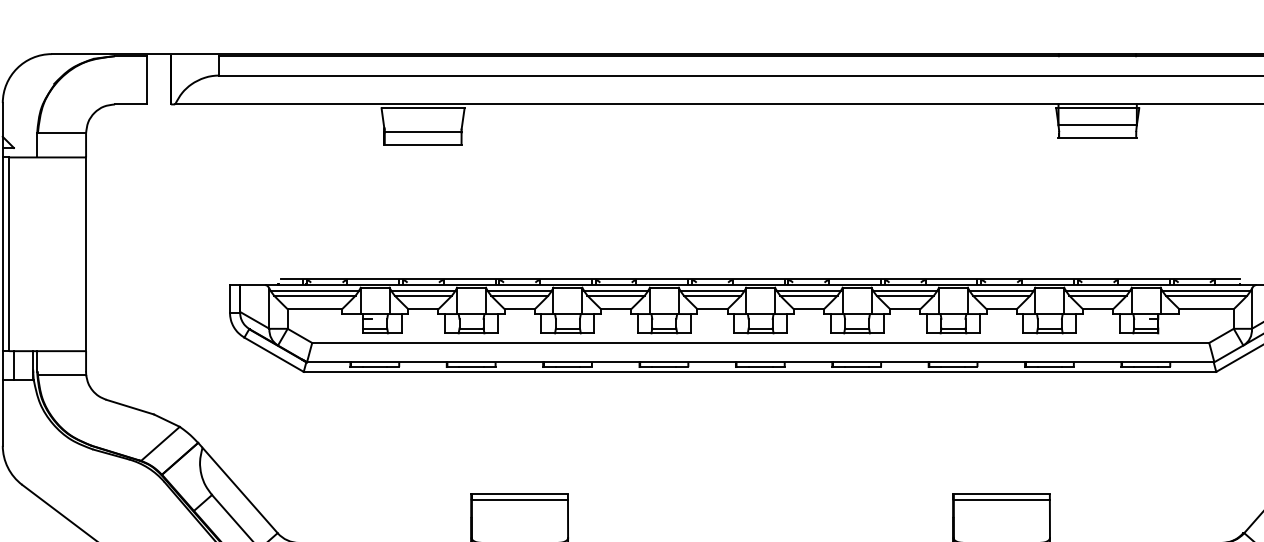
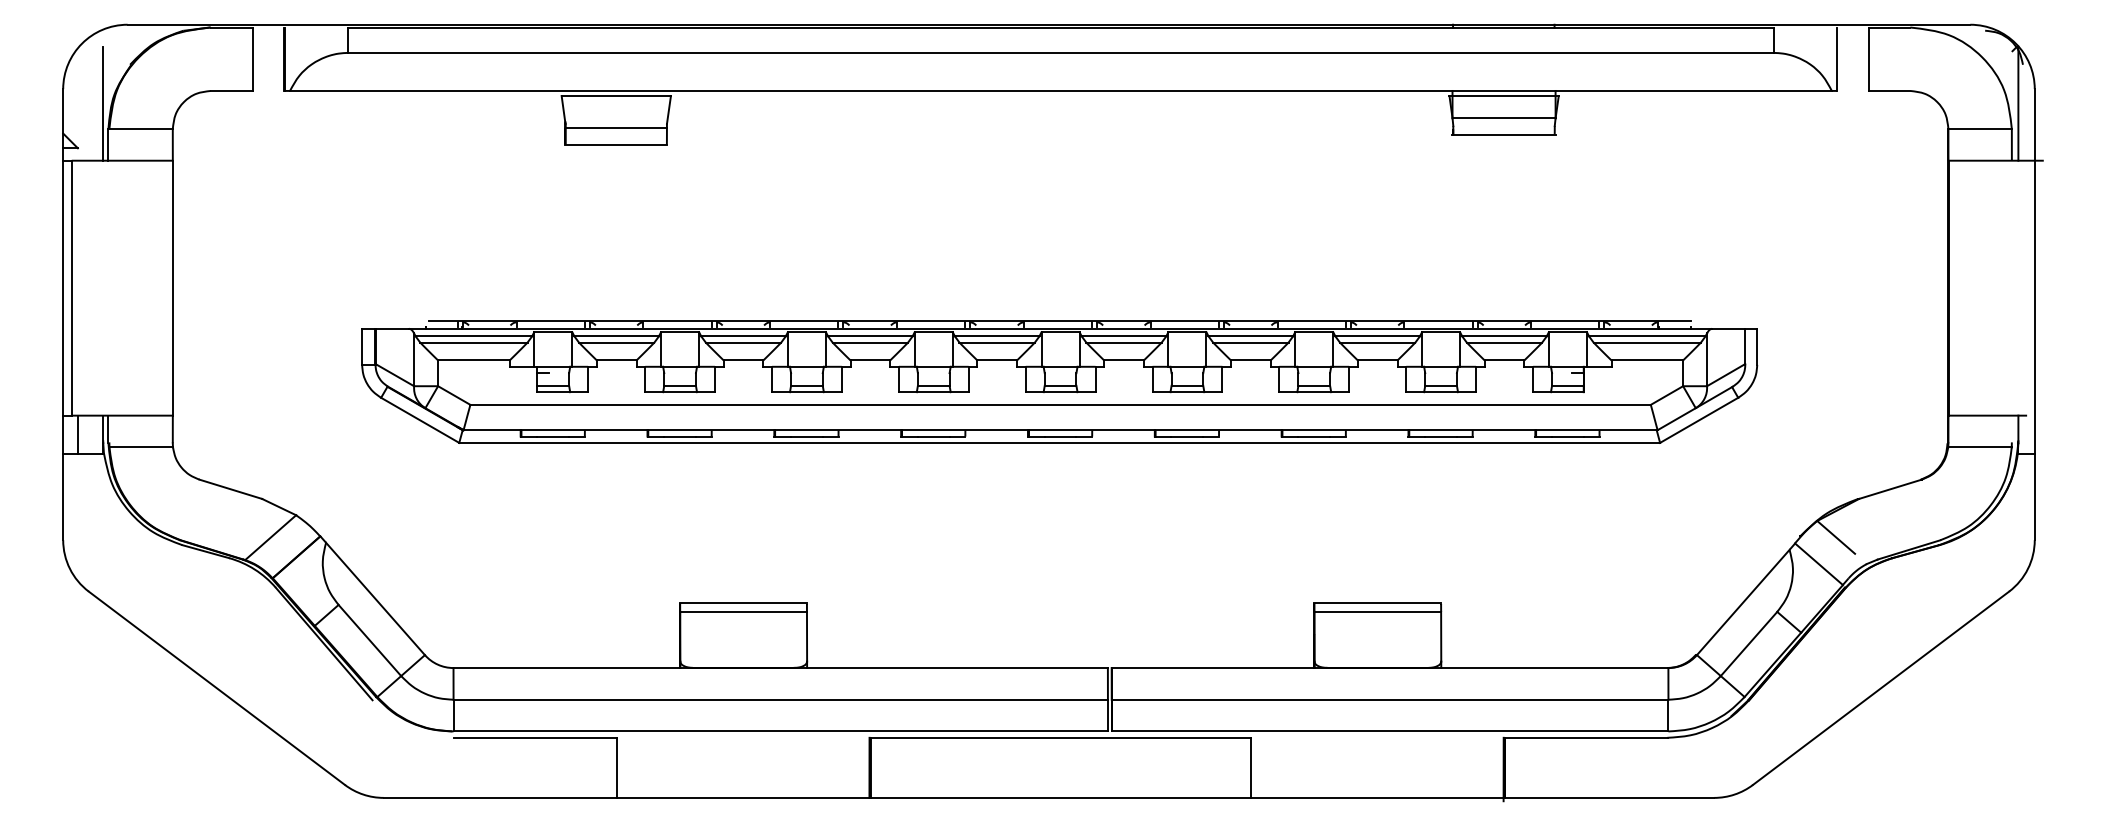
line: (33, 113) -> (103, 103), added

